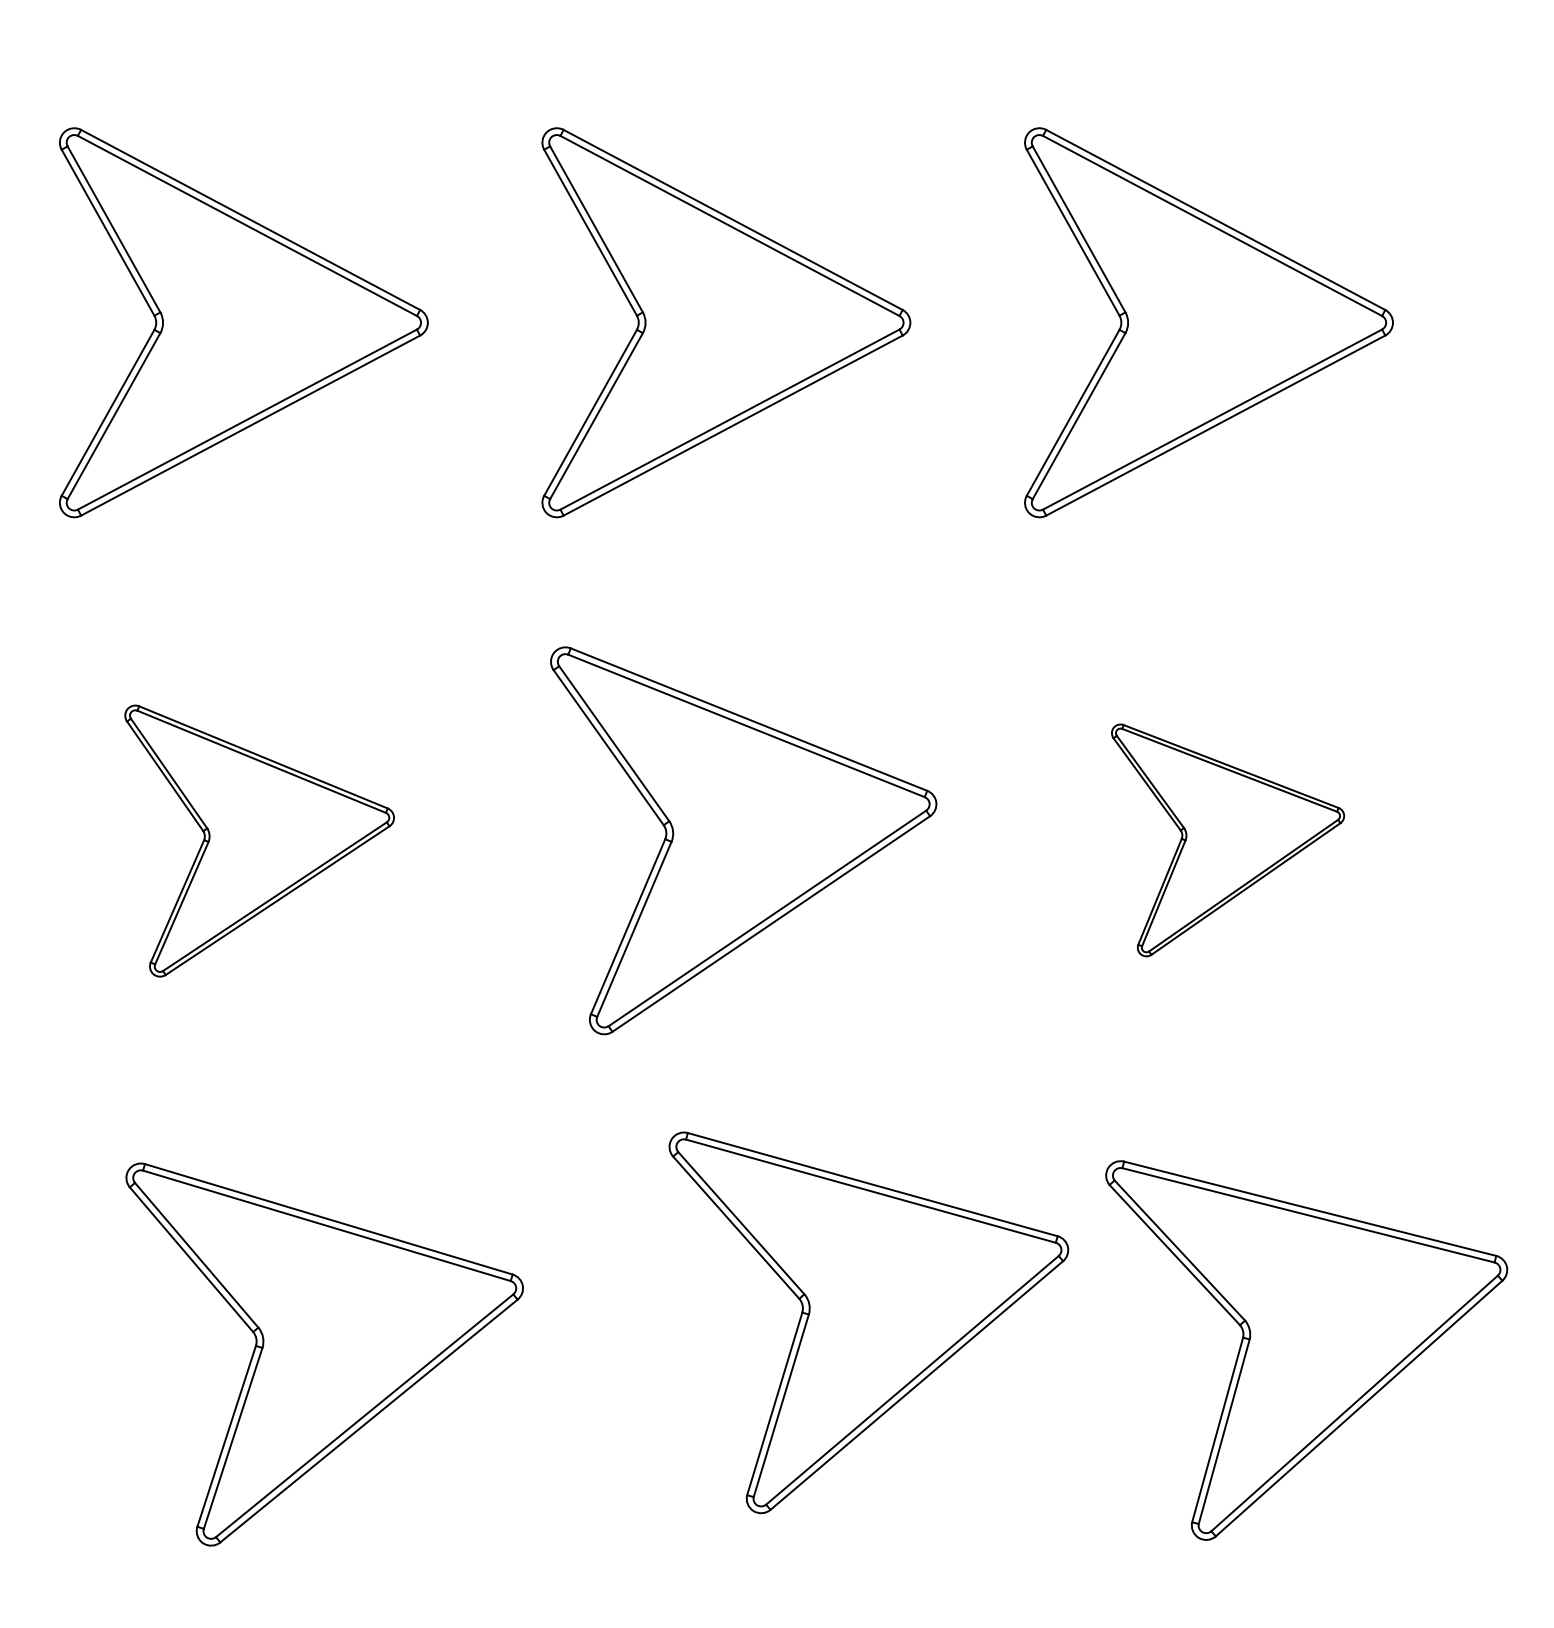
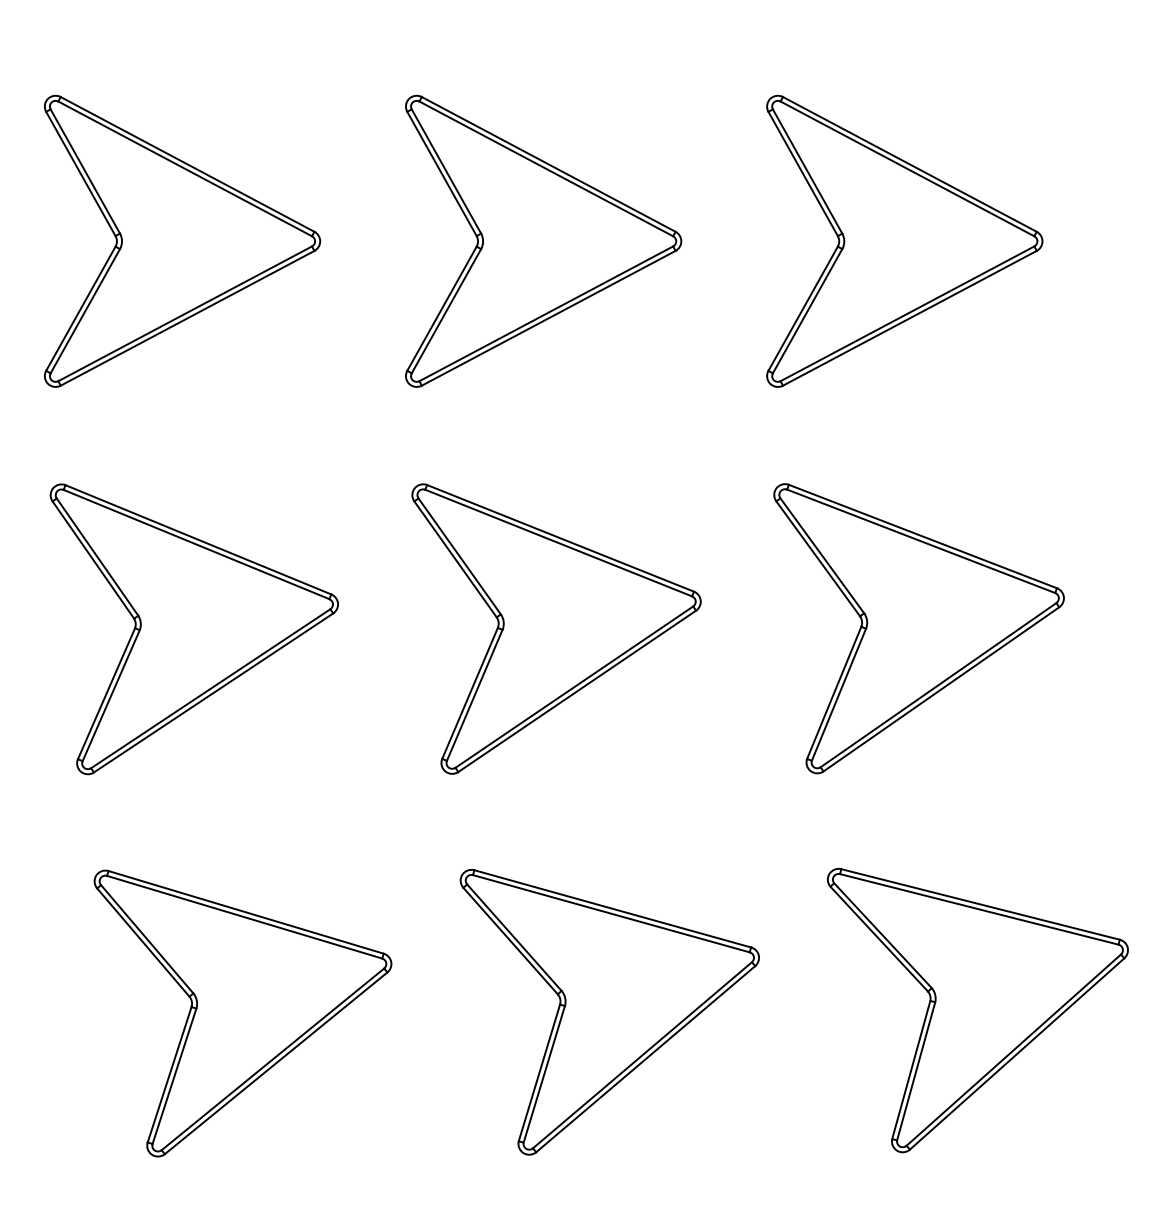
part: (259, 840) -> (194, 628), size x1.43
part: (1227, 840) -> (918, 628), size x1.67
part: (868, 1322) -> (609, 1012), moved

